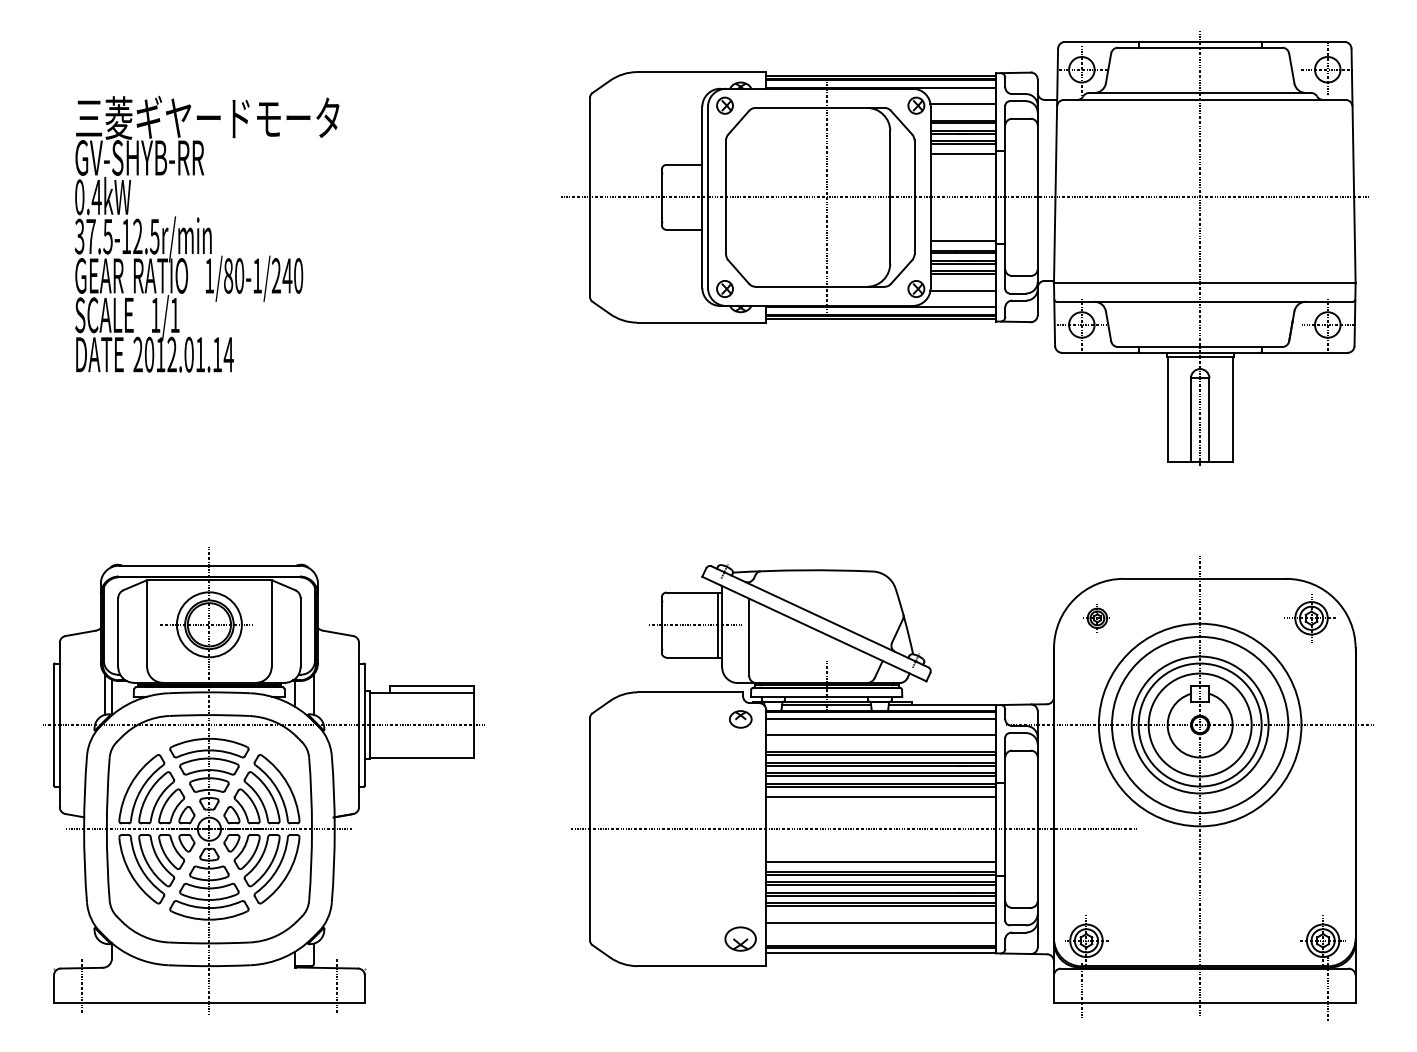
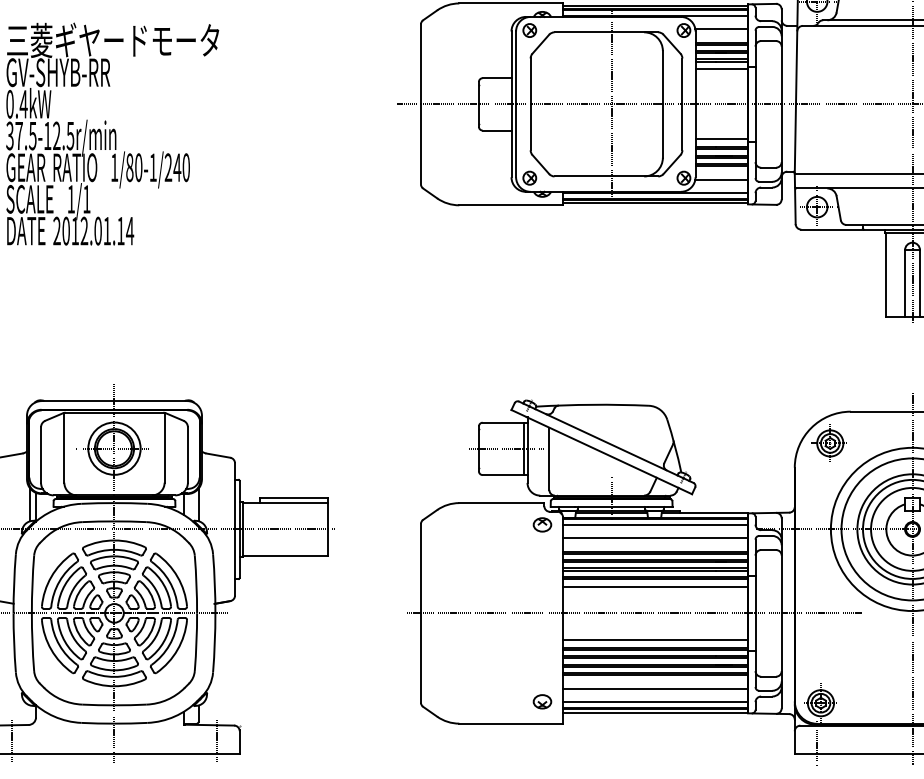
part: (1096, 618) -> (829, 443), size x1.67
part: (740, 938) -> (542, 701), size x0.71
line: (880, 939) -> (655, 702), added

